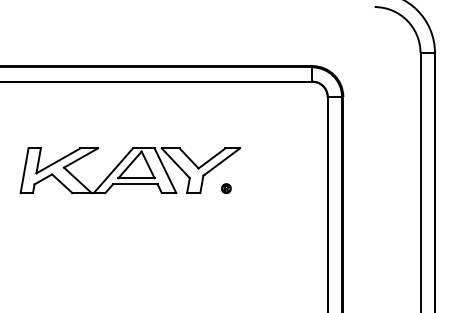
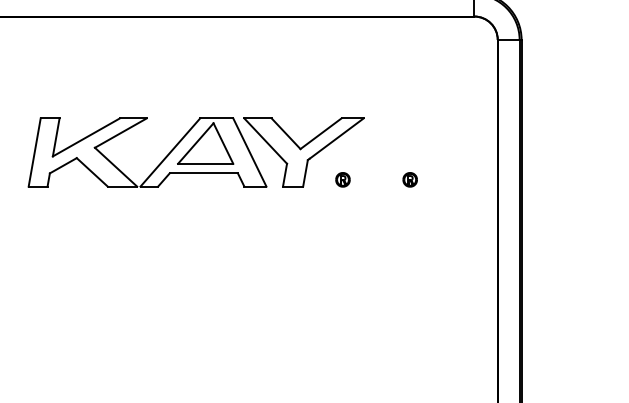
part: (270, 188) -> (410, 179), added

